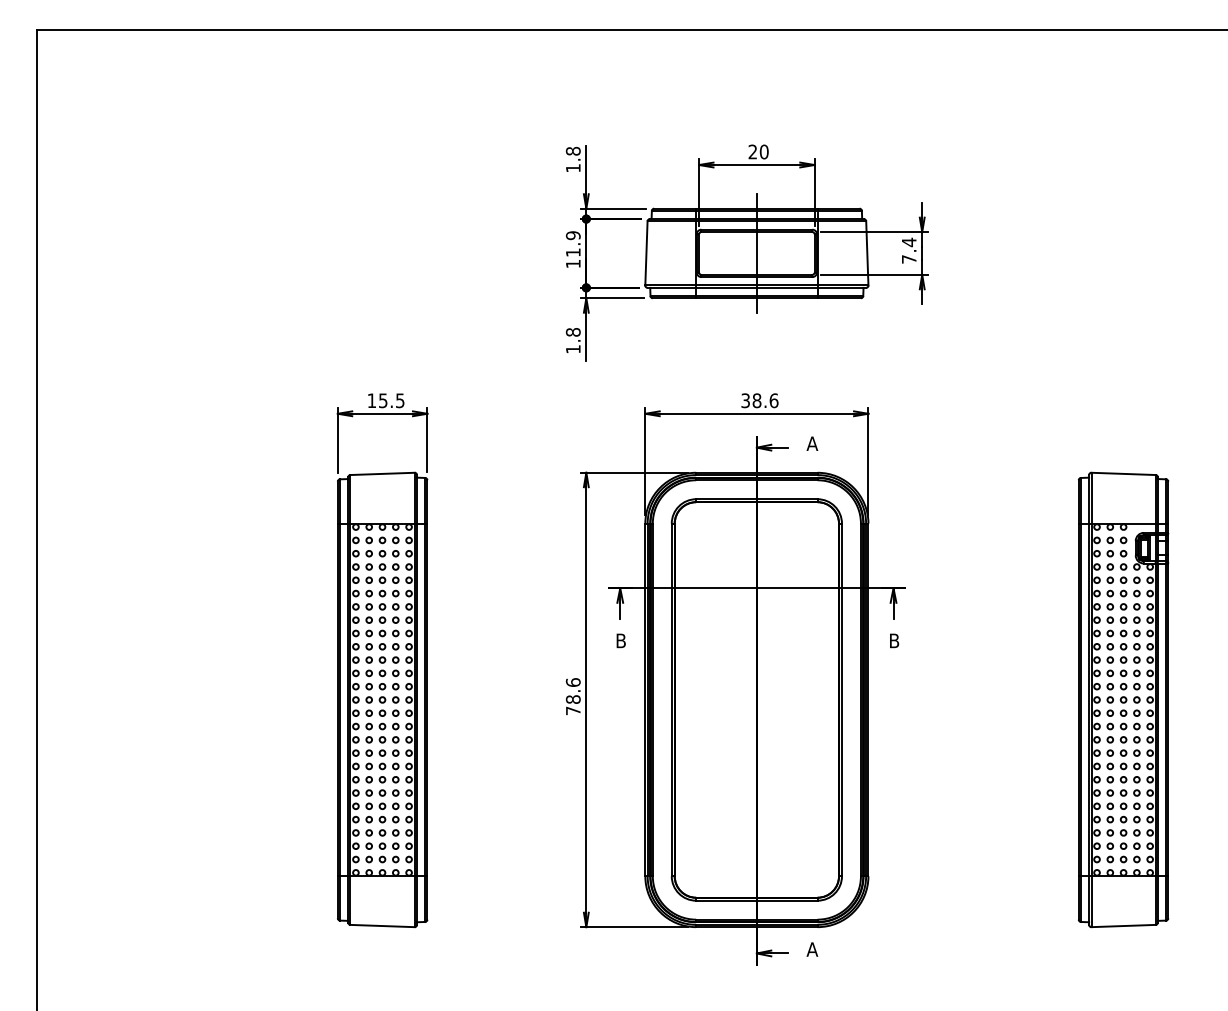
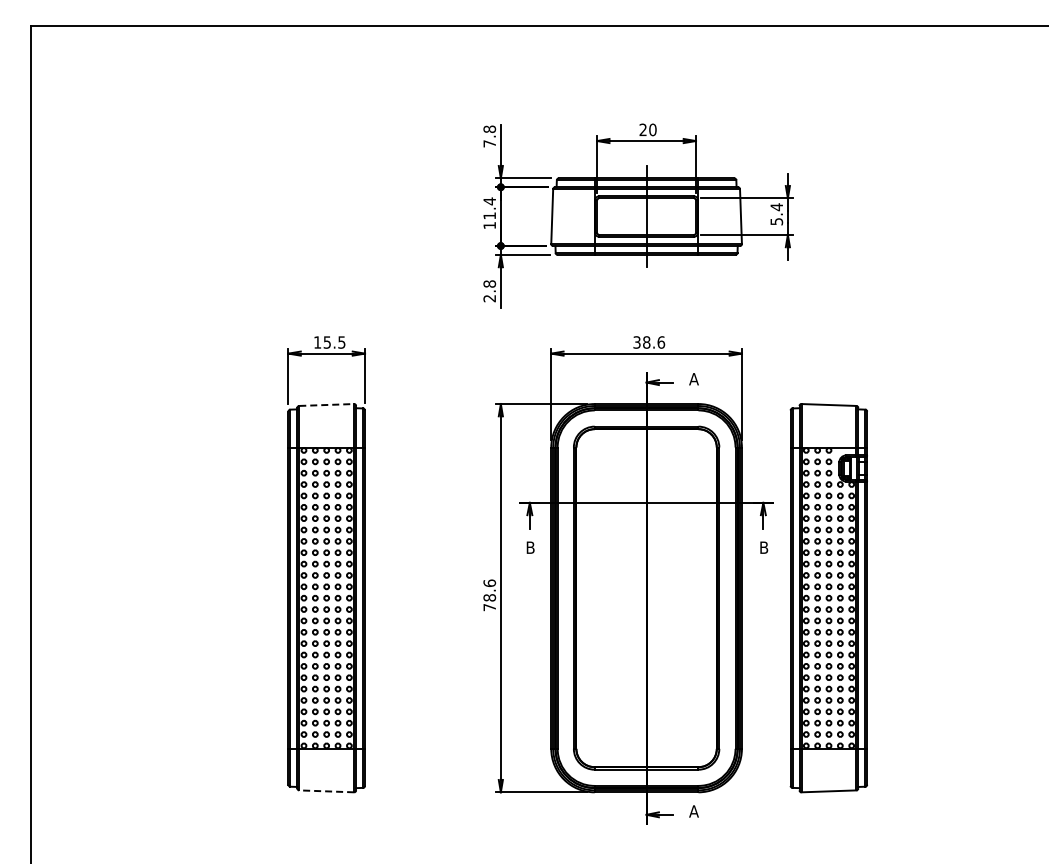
text: (573, 167) -> (489, 143), 1.8 -> 7.8
text: (573, 235) -> (489, 201), 11.9 -> 11.4
text: (908, 259) -> (776, 221), 7.4 -> 5.4
text: (573, 349) -> (489, 298), 1.8 -> 2.8
line: (383, 473) -> (327, 404), solid -> dashed
part: (1123, 700) -> (828, 598), moved
line: (382, 926) -> (326, 791), solid -> dashed

